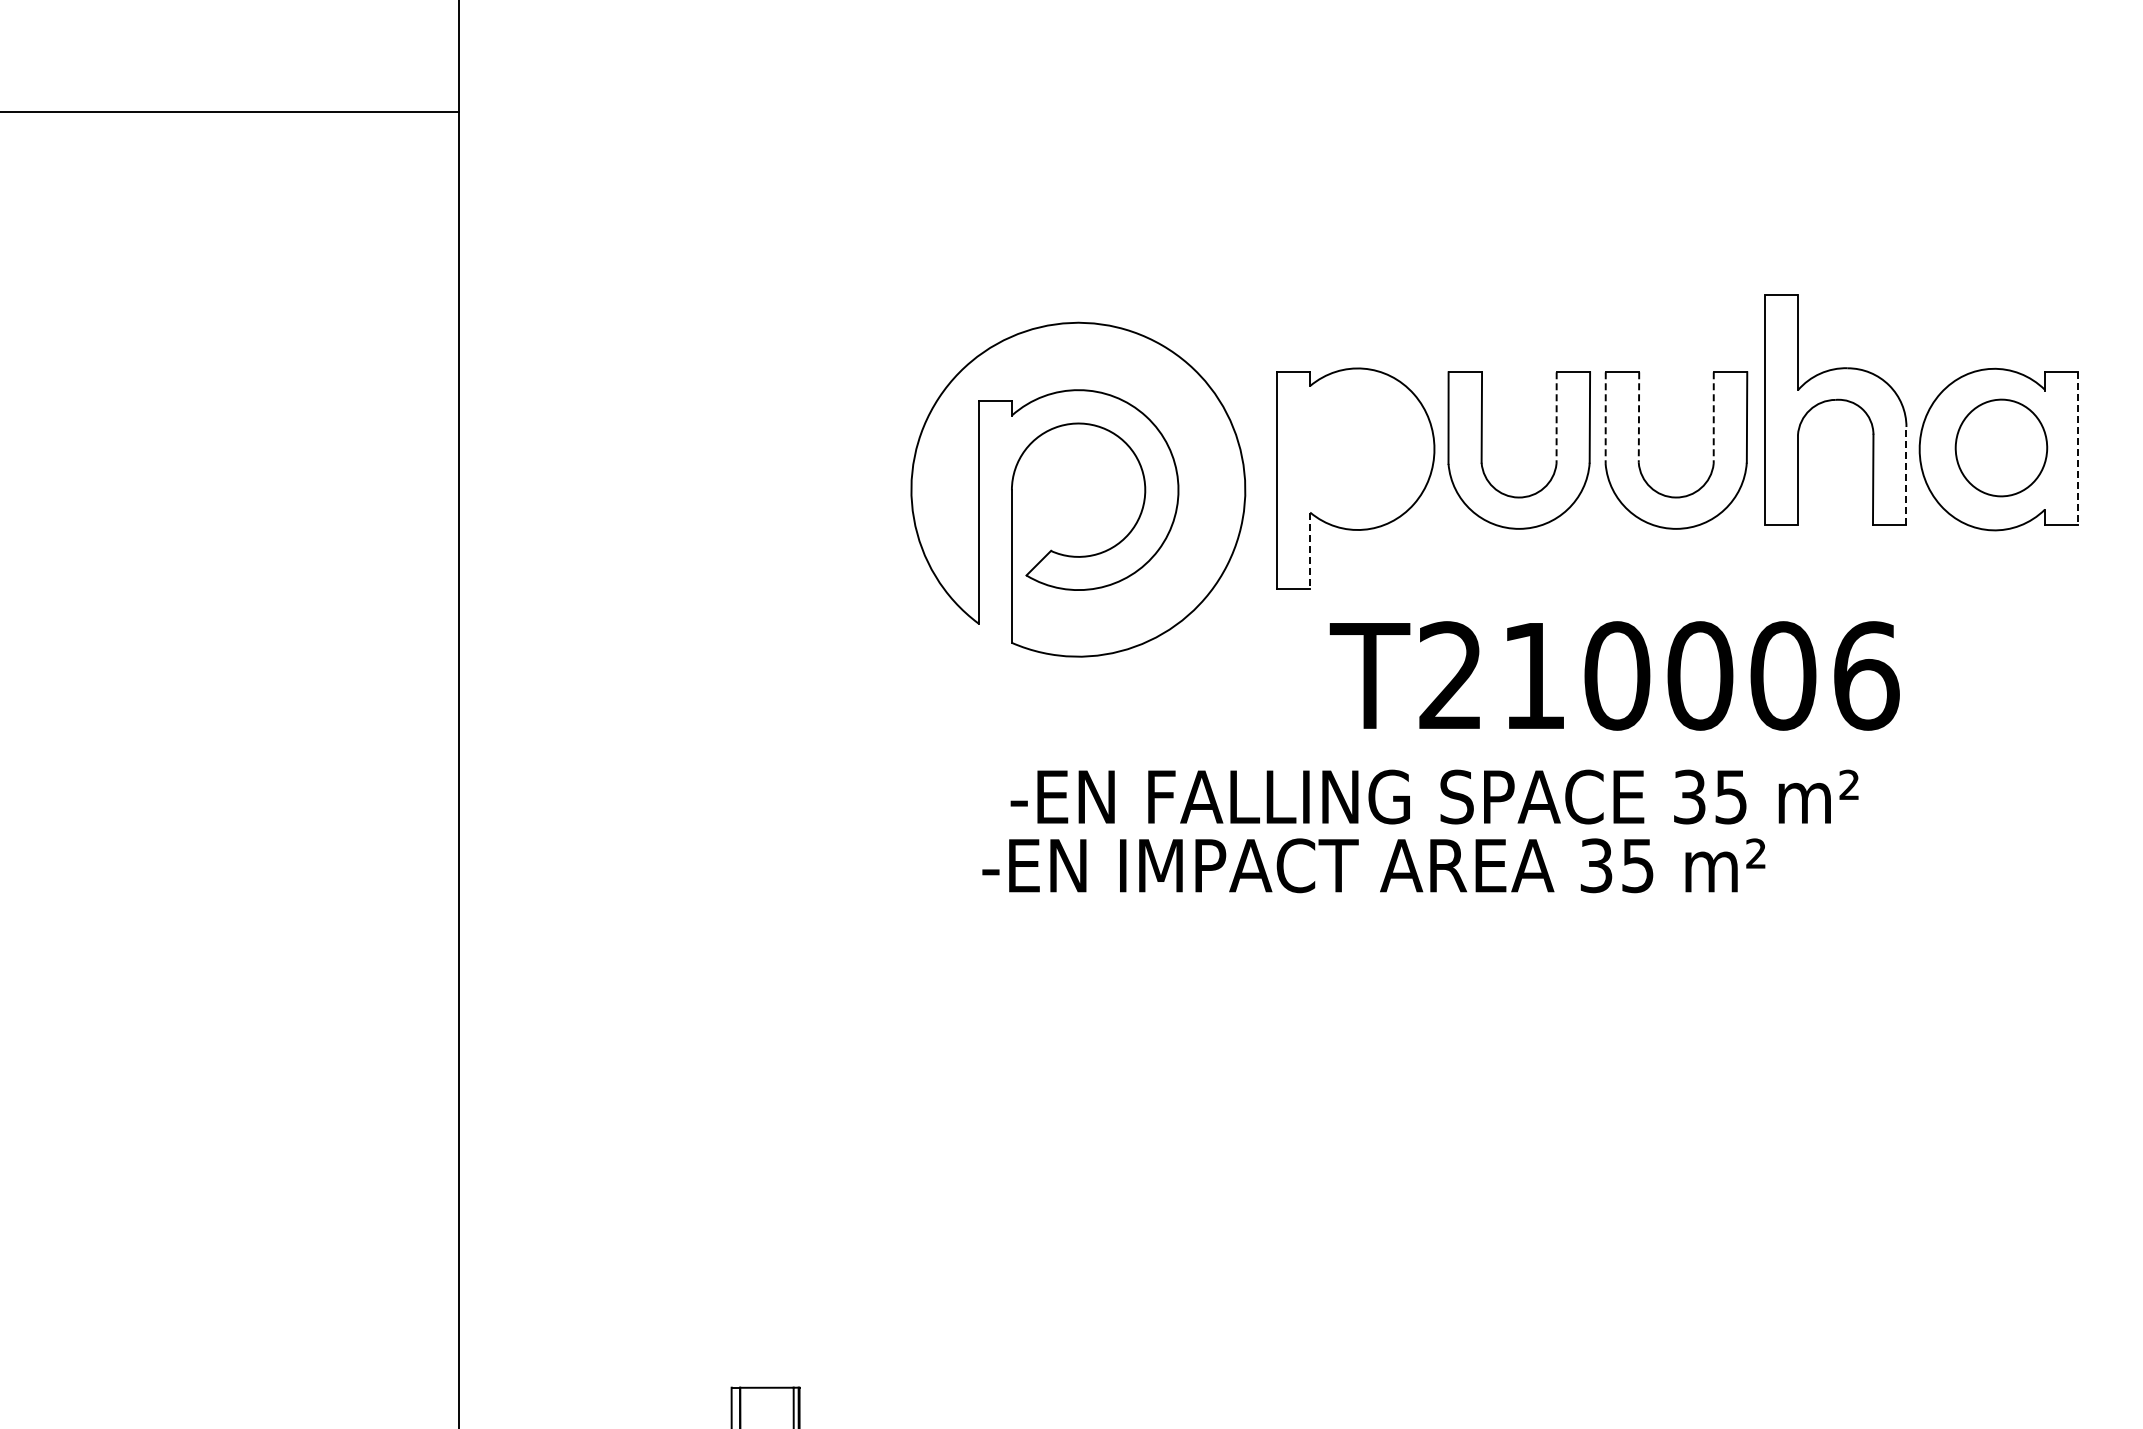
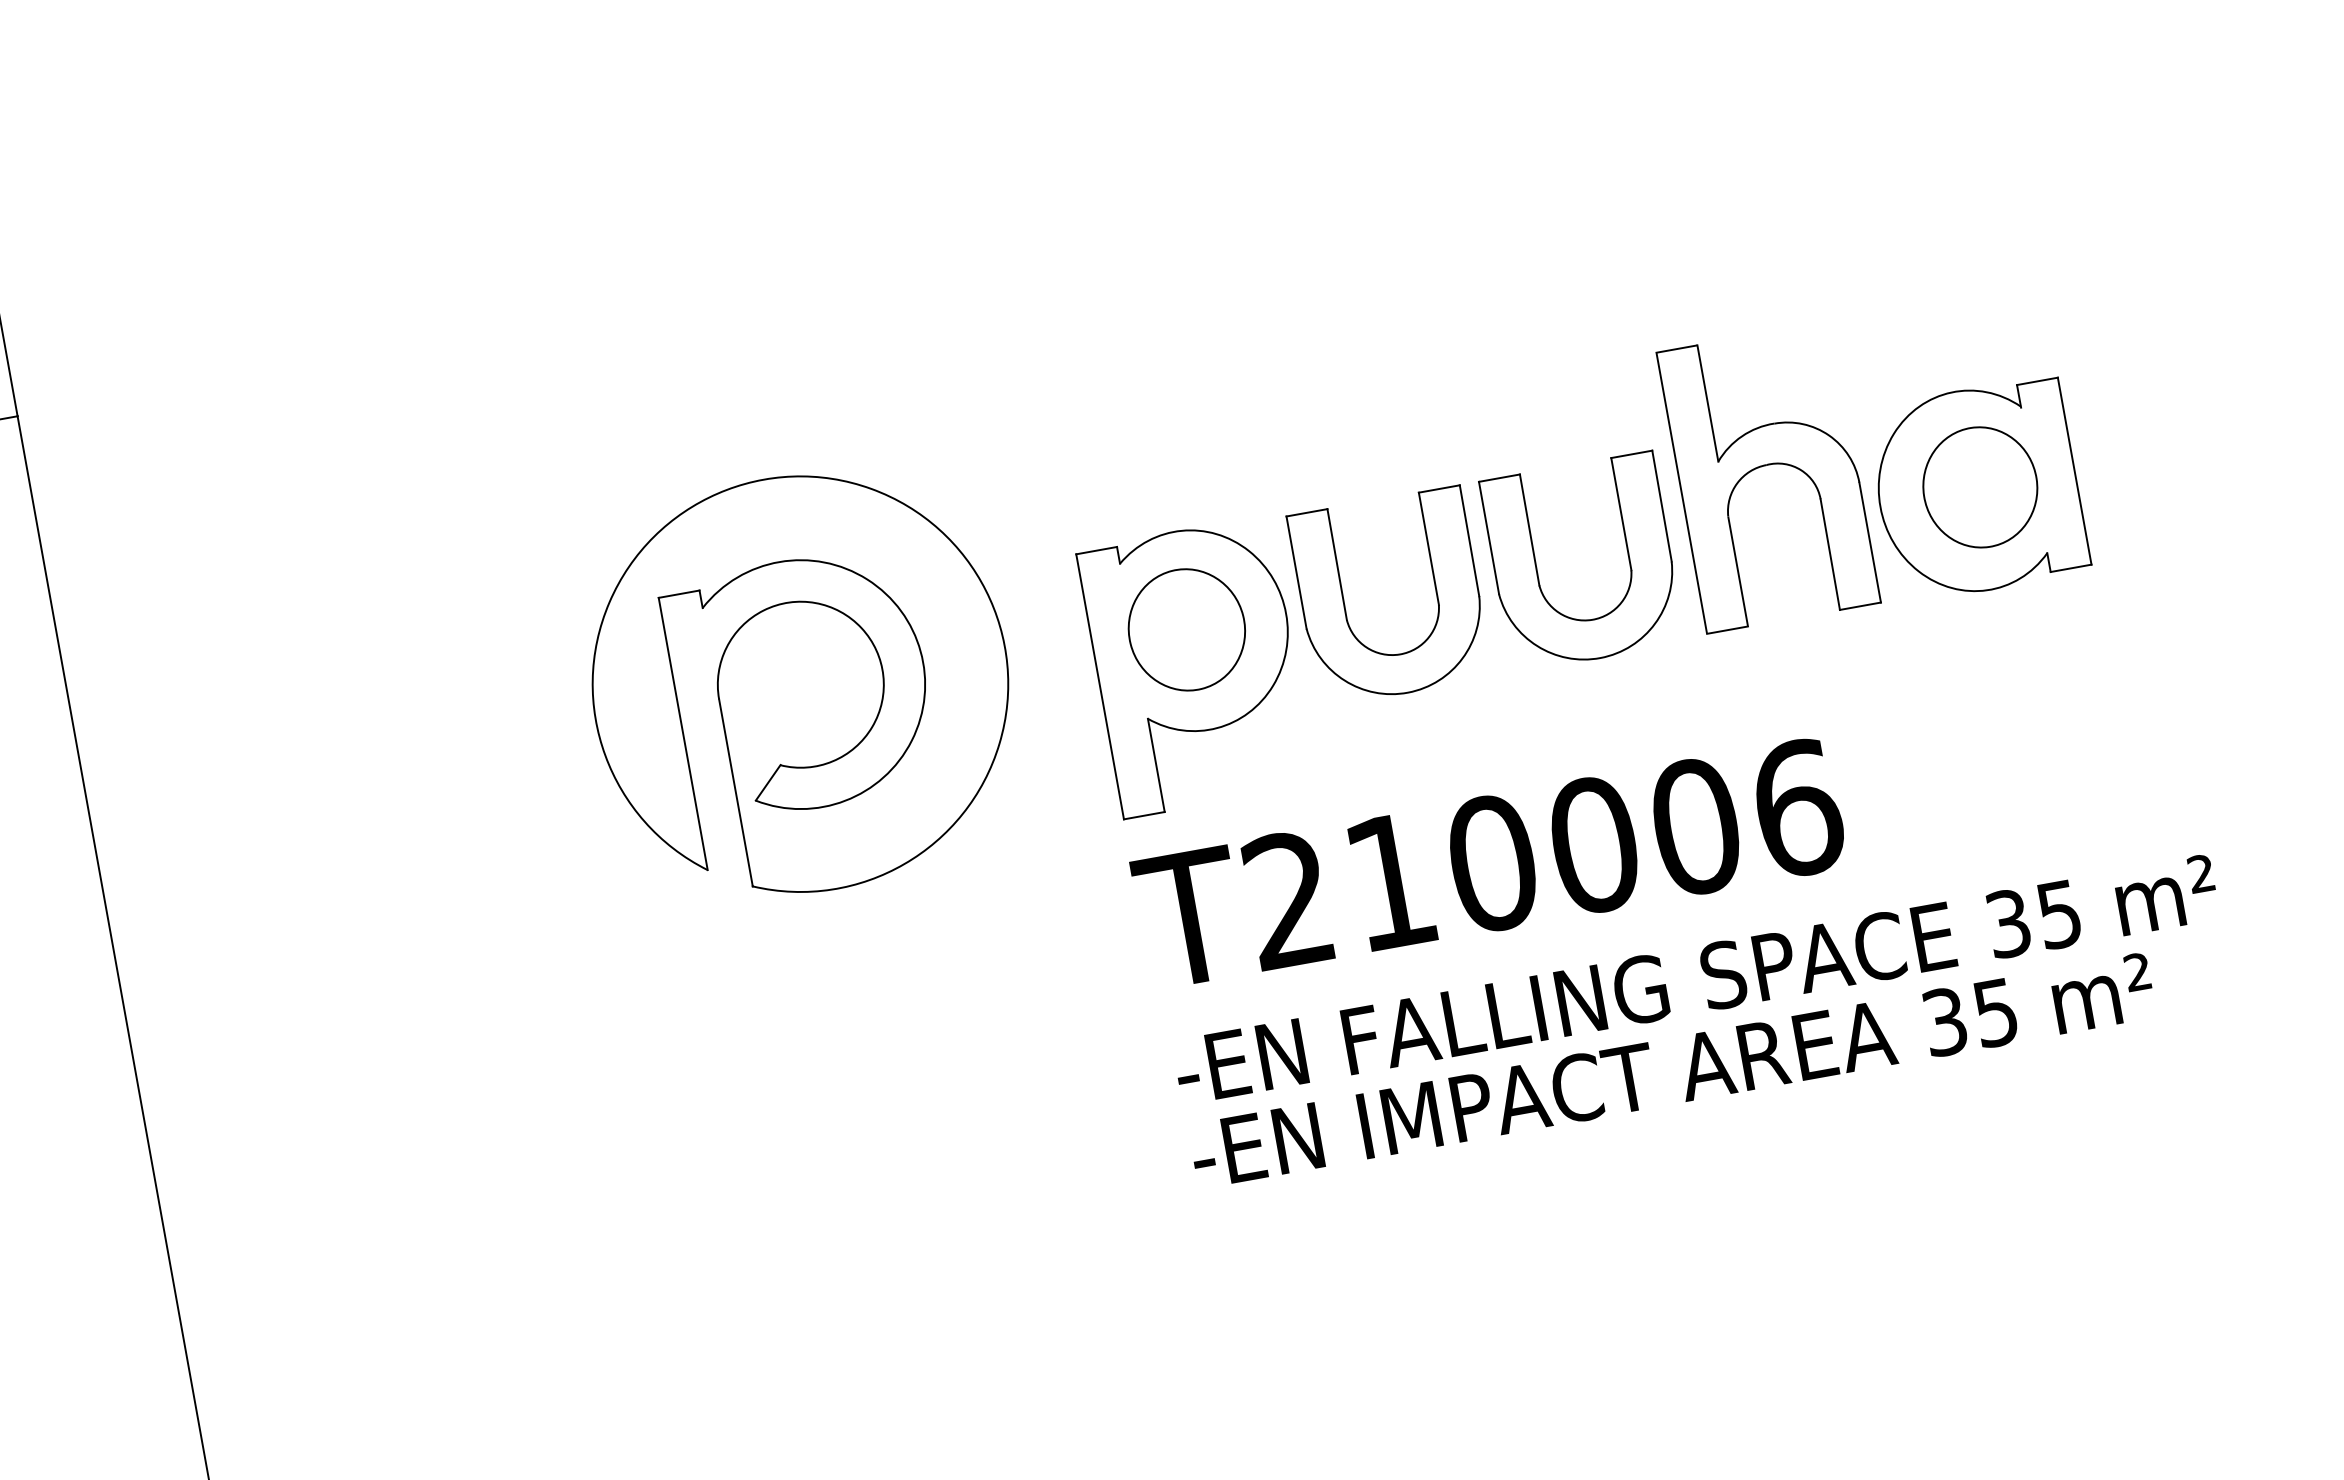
line: (1556, 418) -> (1428, 549), dashed -> solid
line: (1605, 418) -> (1488, 538), dashed -> solid
line: (1638, 418) -> (1529, 531), dashed -> solid
line: (1713, 418) -> (1621, 514), dashed -> solid
part: (1353, 447) -> (1186, 629), added
line: (2078, 449) -> (2075, 472), dashed -> solid
line: (1906, 475) -> (1870, 542), dashed -> solid
part: (1078, 489) -> (800, 683), moved
line: (1310, 551) -> (1156, 766), dashed -> solid
text: (1614, 675) -> (1489, 863), moved
text: (1434, 796) -> (1695, 979), moved
text: (1373, 865) -> (1671, 1070), moved

